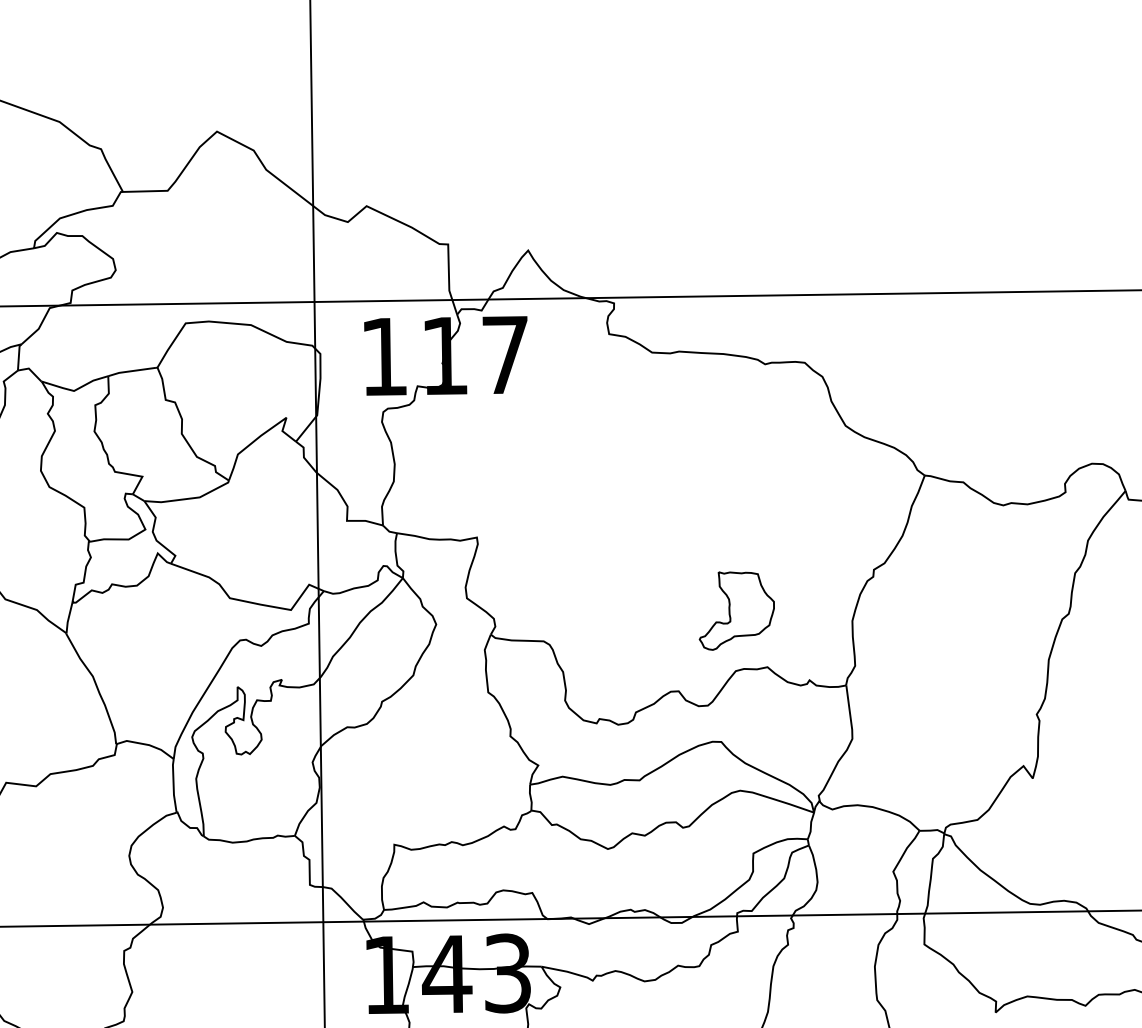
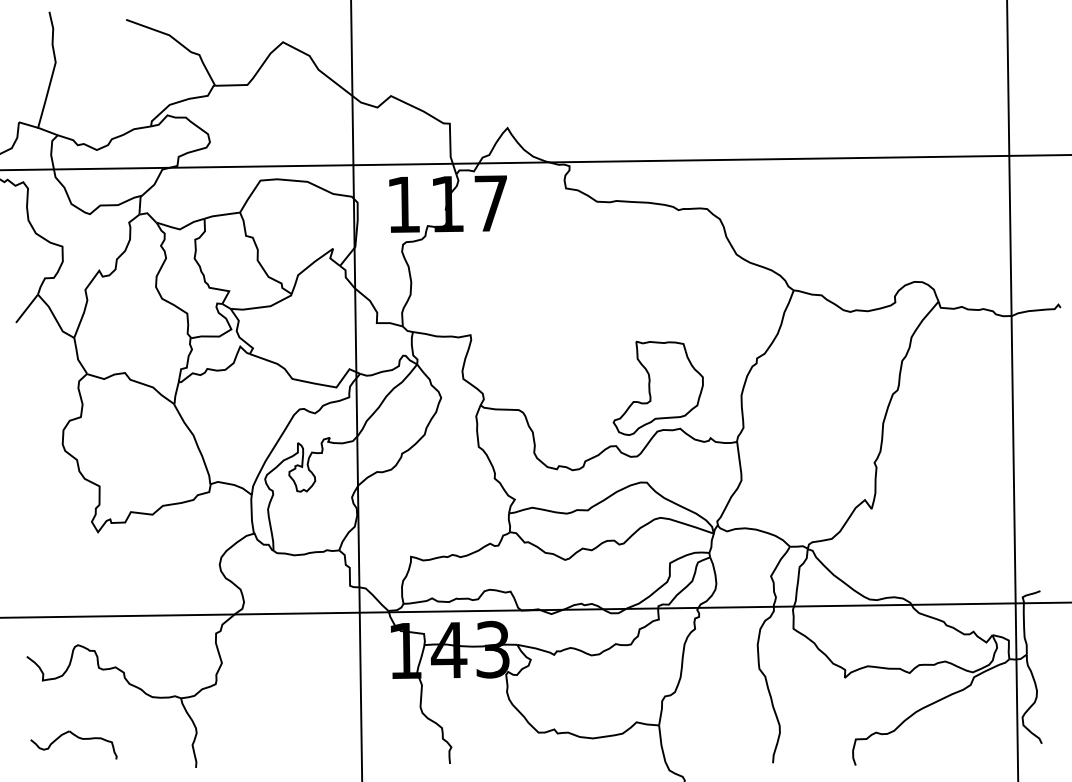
part: (735, 610) -> (657, 387), size x1.67

